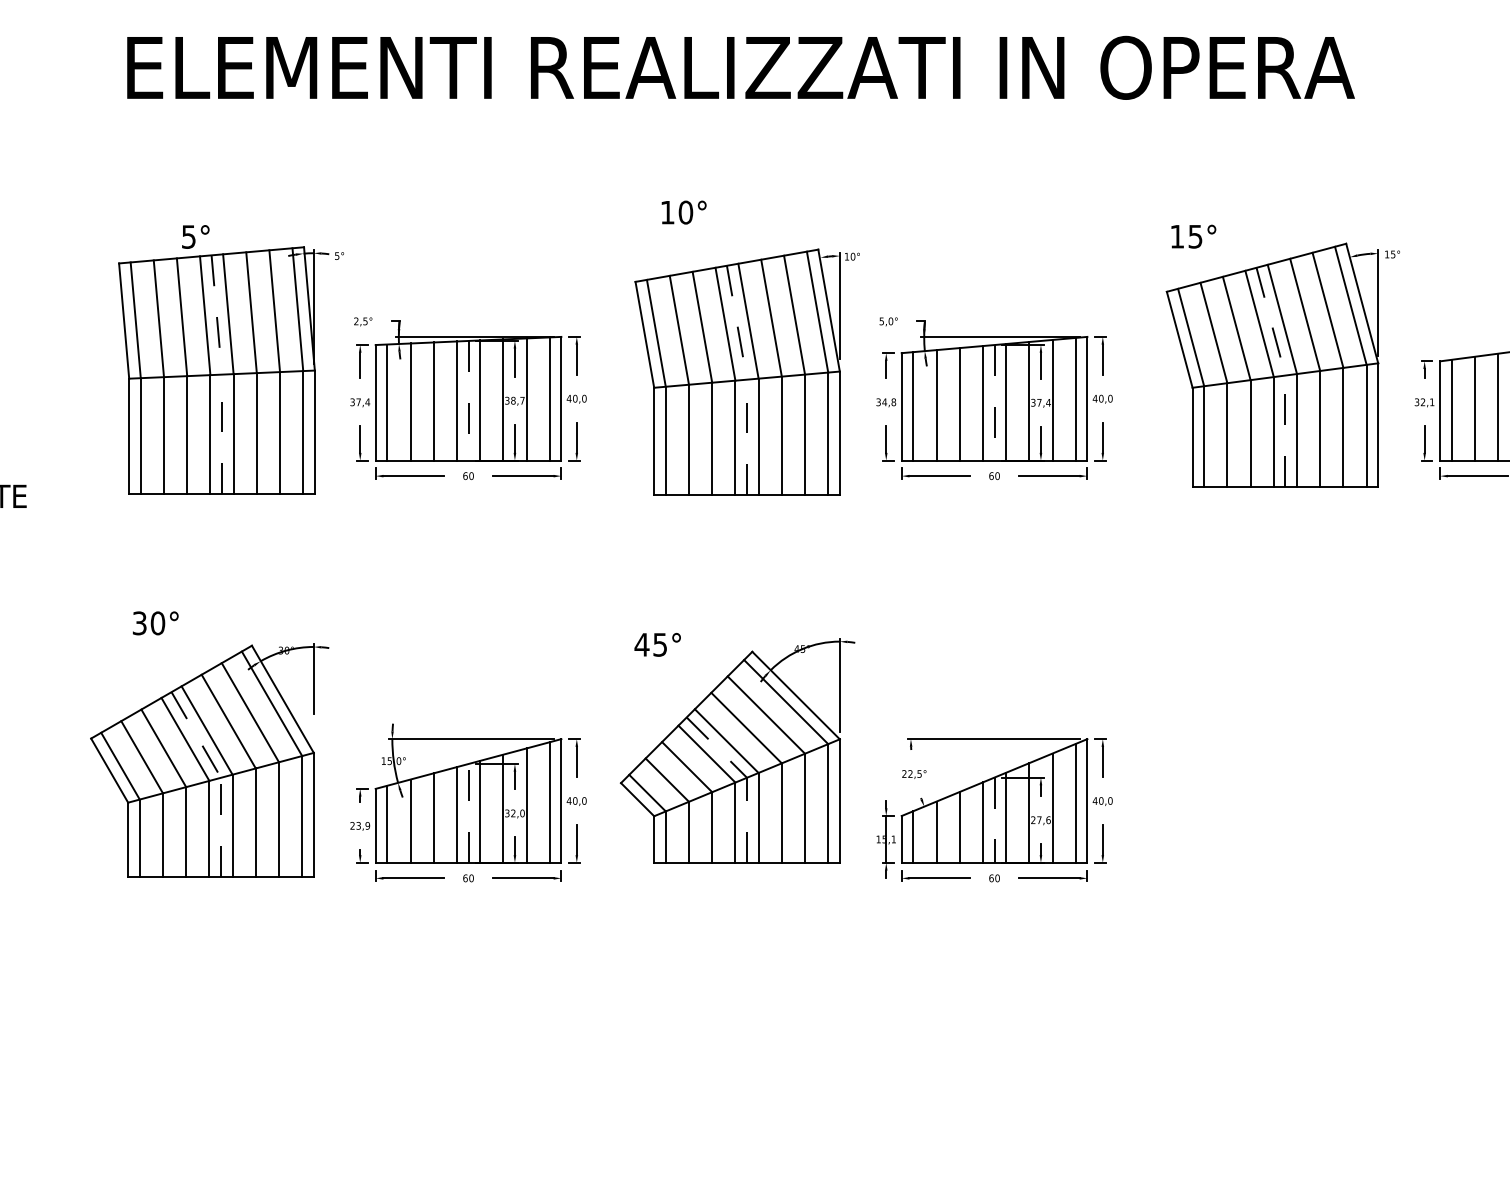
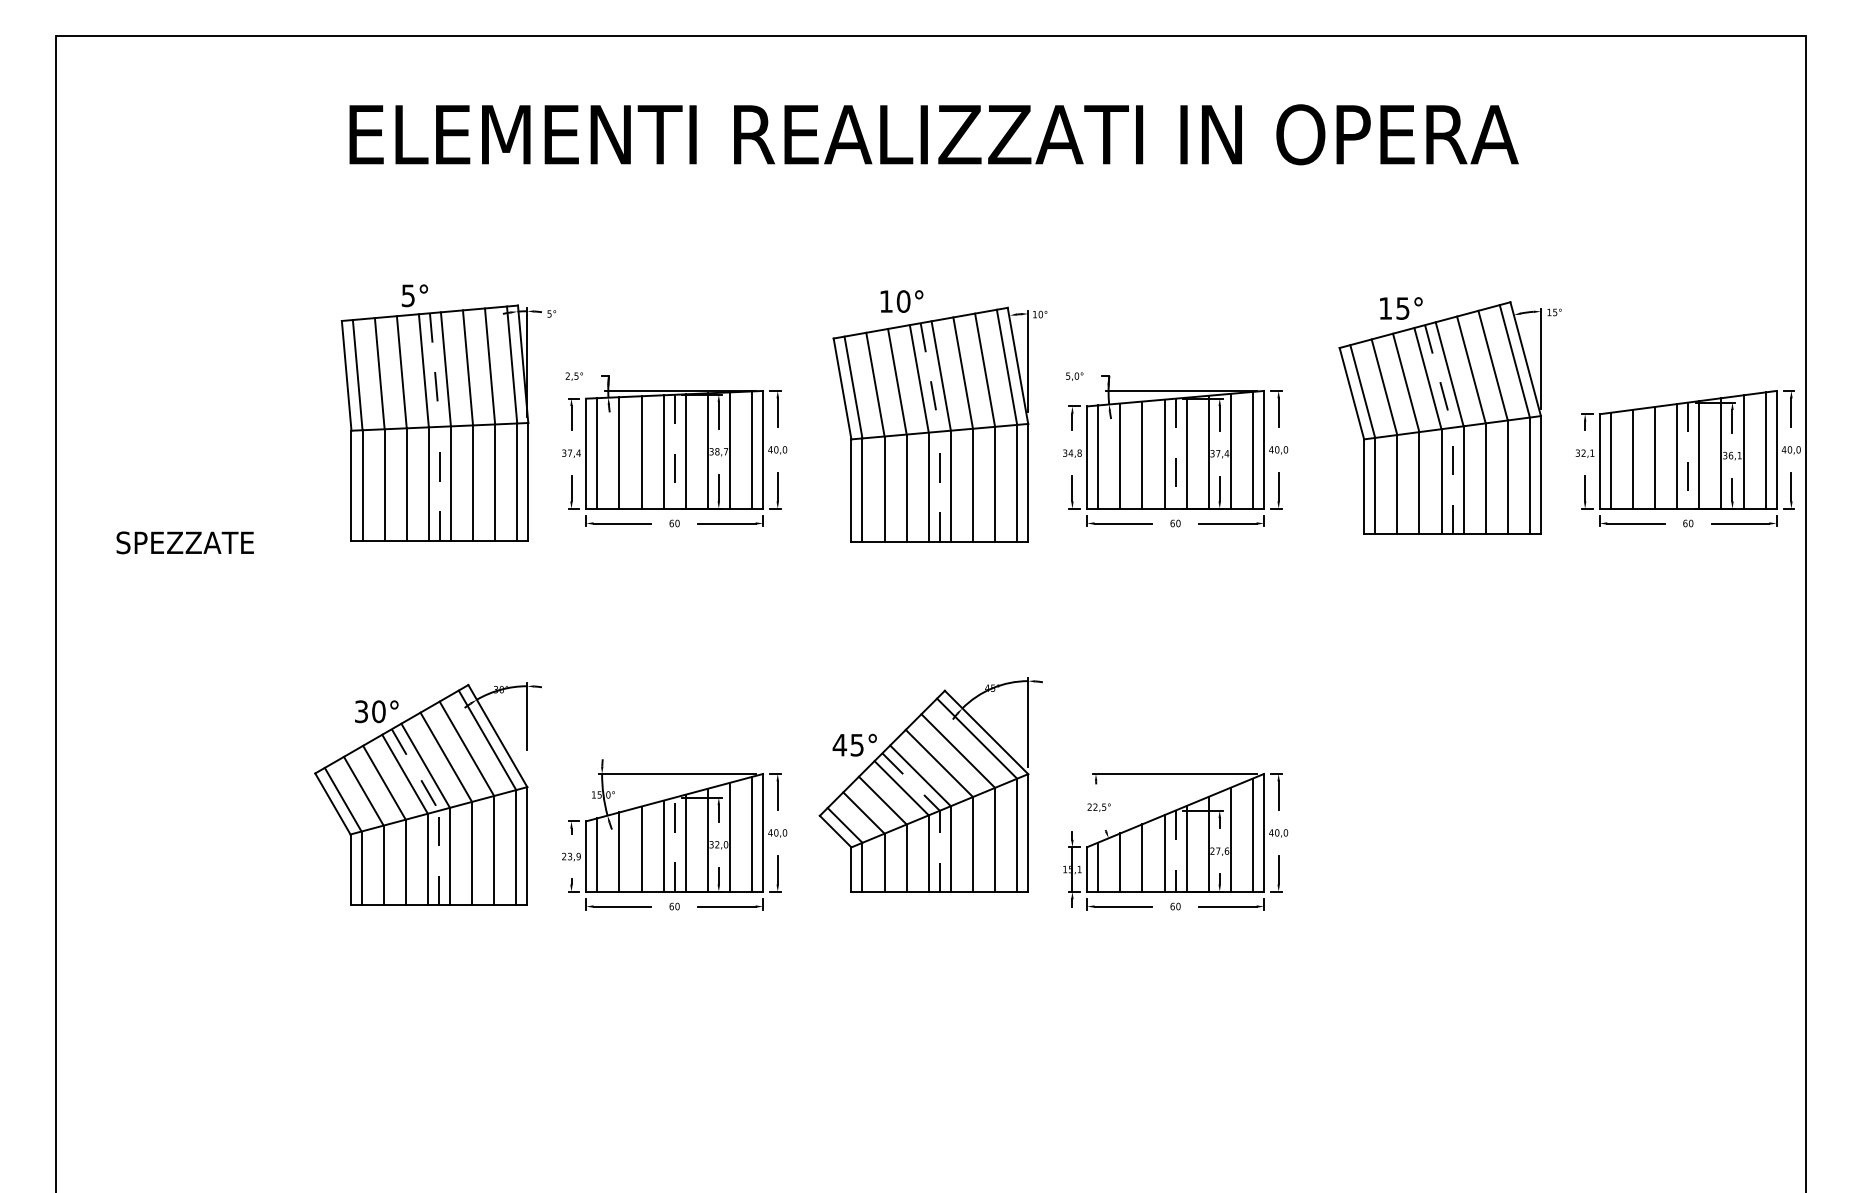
text: (683, 212) -> (901, 301), moved
text: (1194, 236) -> (1401, 308), moved
text: (155, 623) -> (376, 711), moved
text: (657, 644) -> (854, 744), moved

